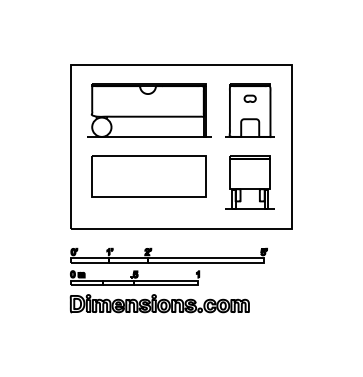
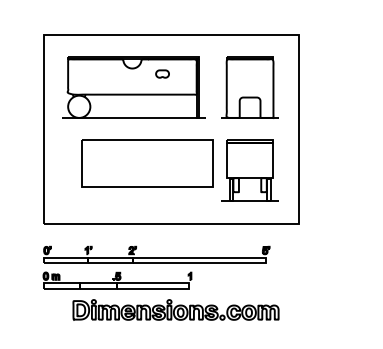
part: (249, 98) -> (161, 73), moved
part: (148, 176) -> (146, 163), moved
part: (159, 303) -> (175, 309), moved

